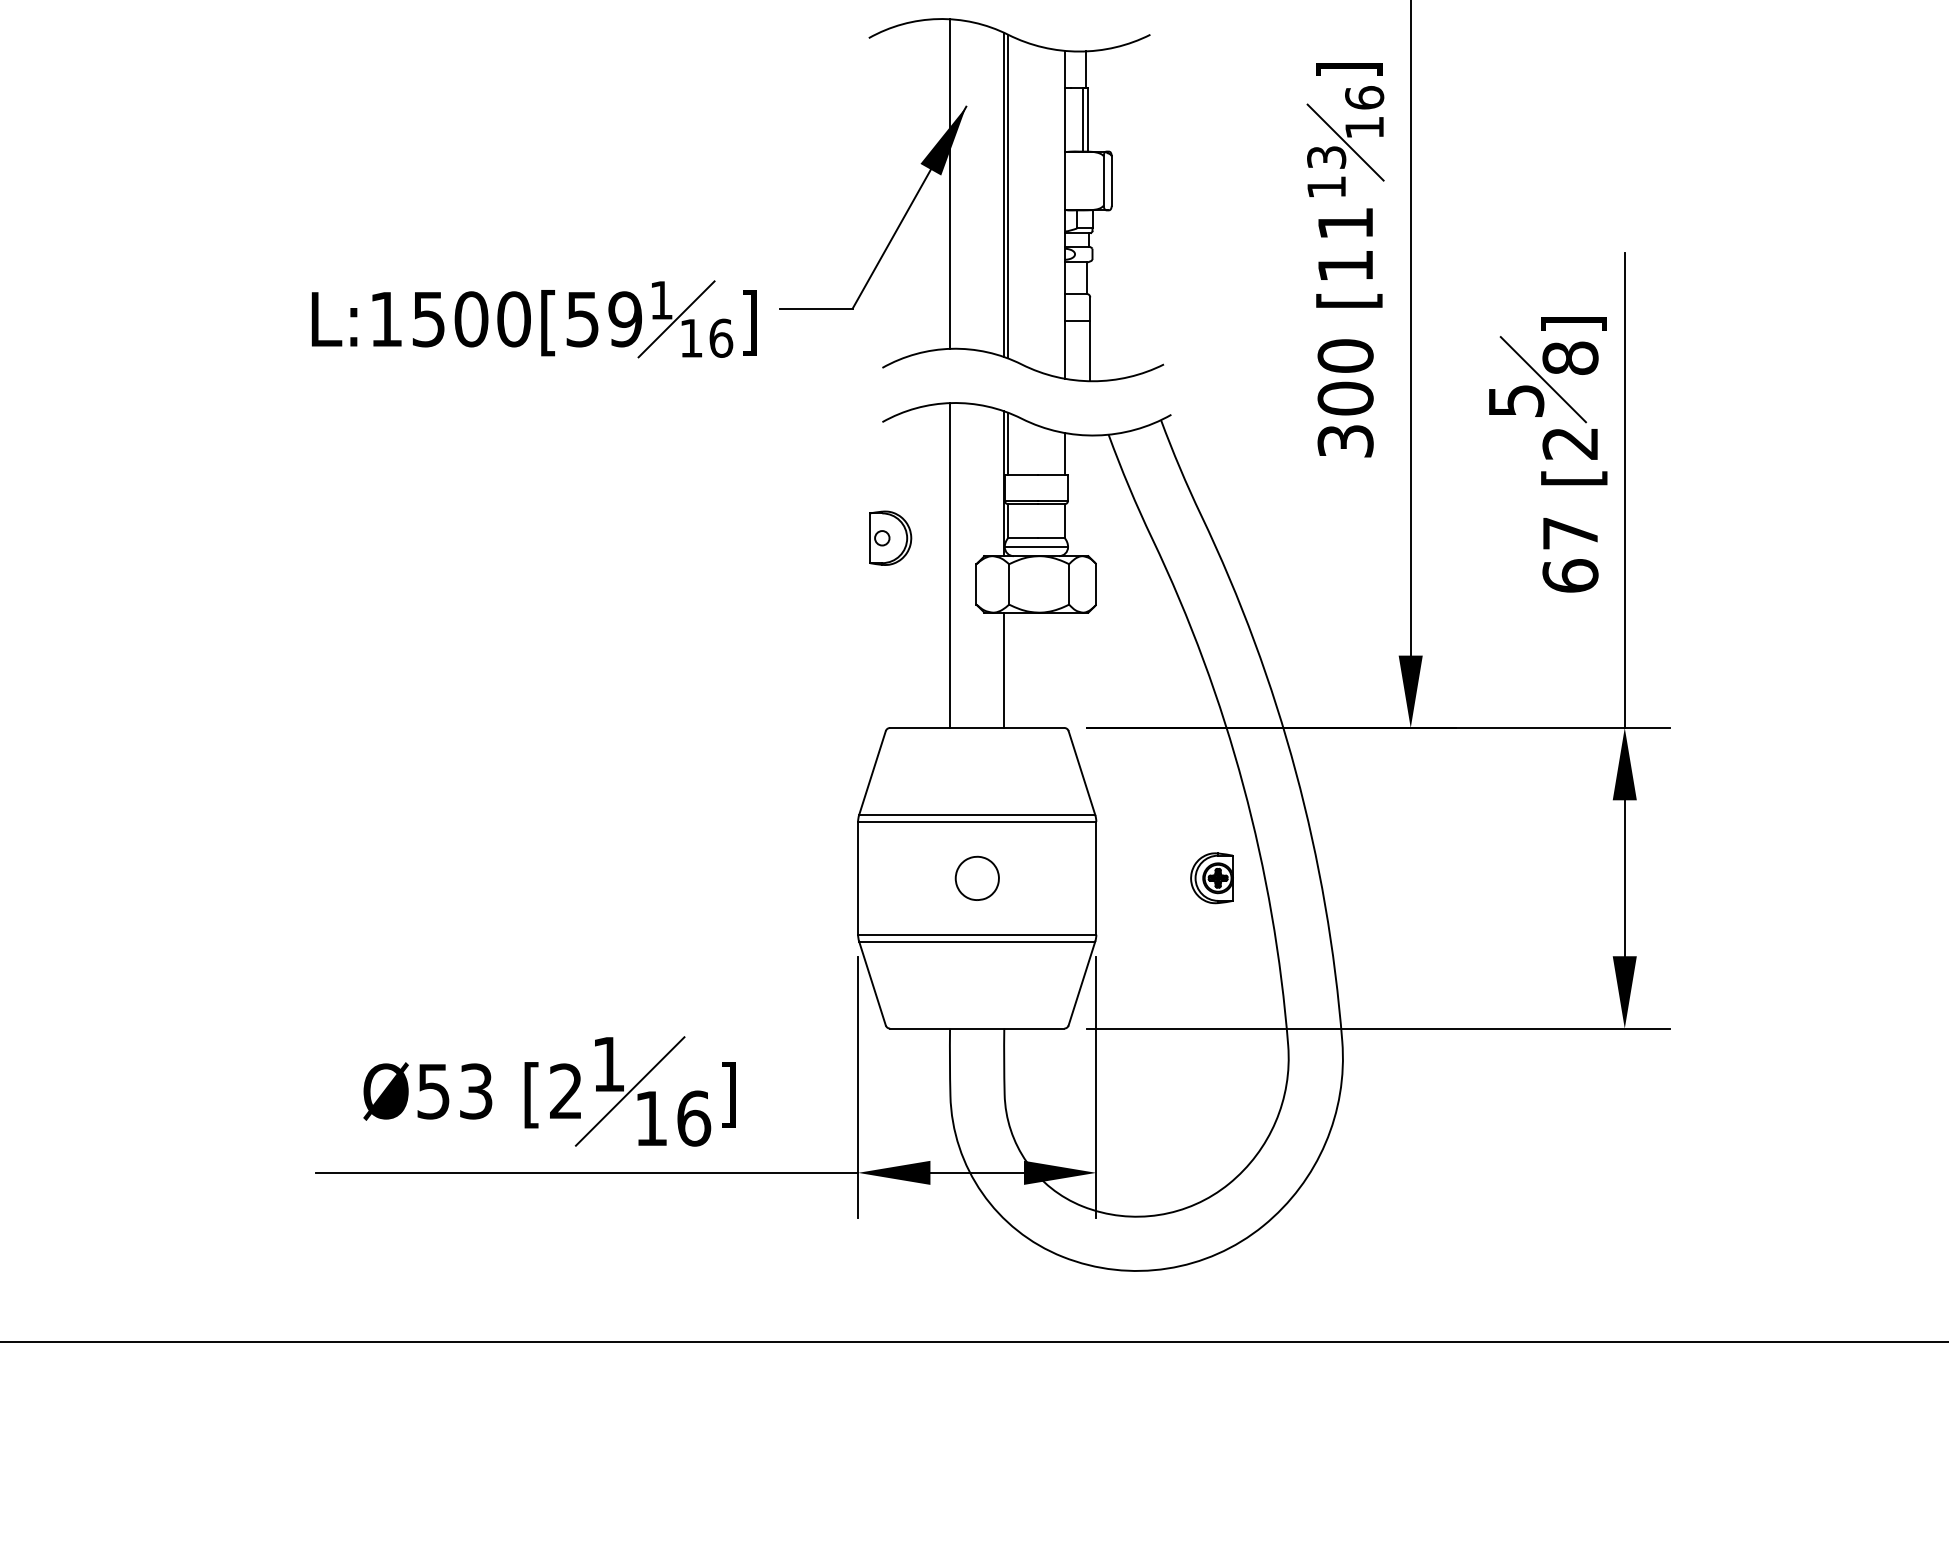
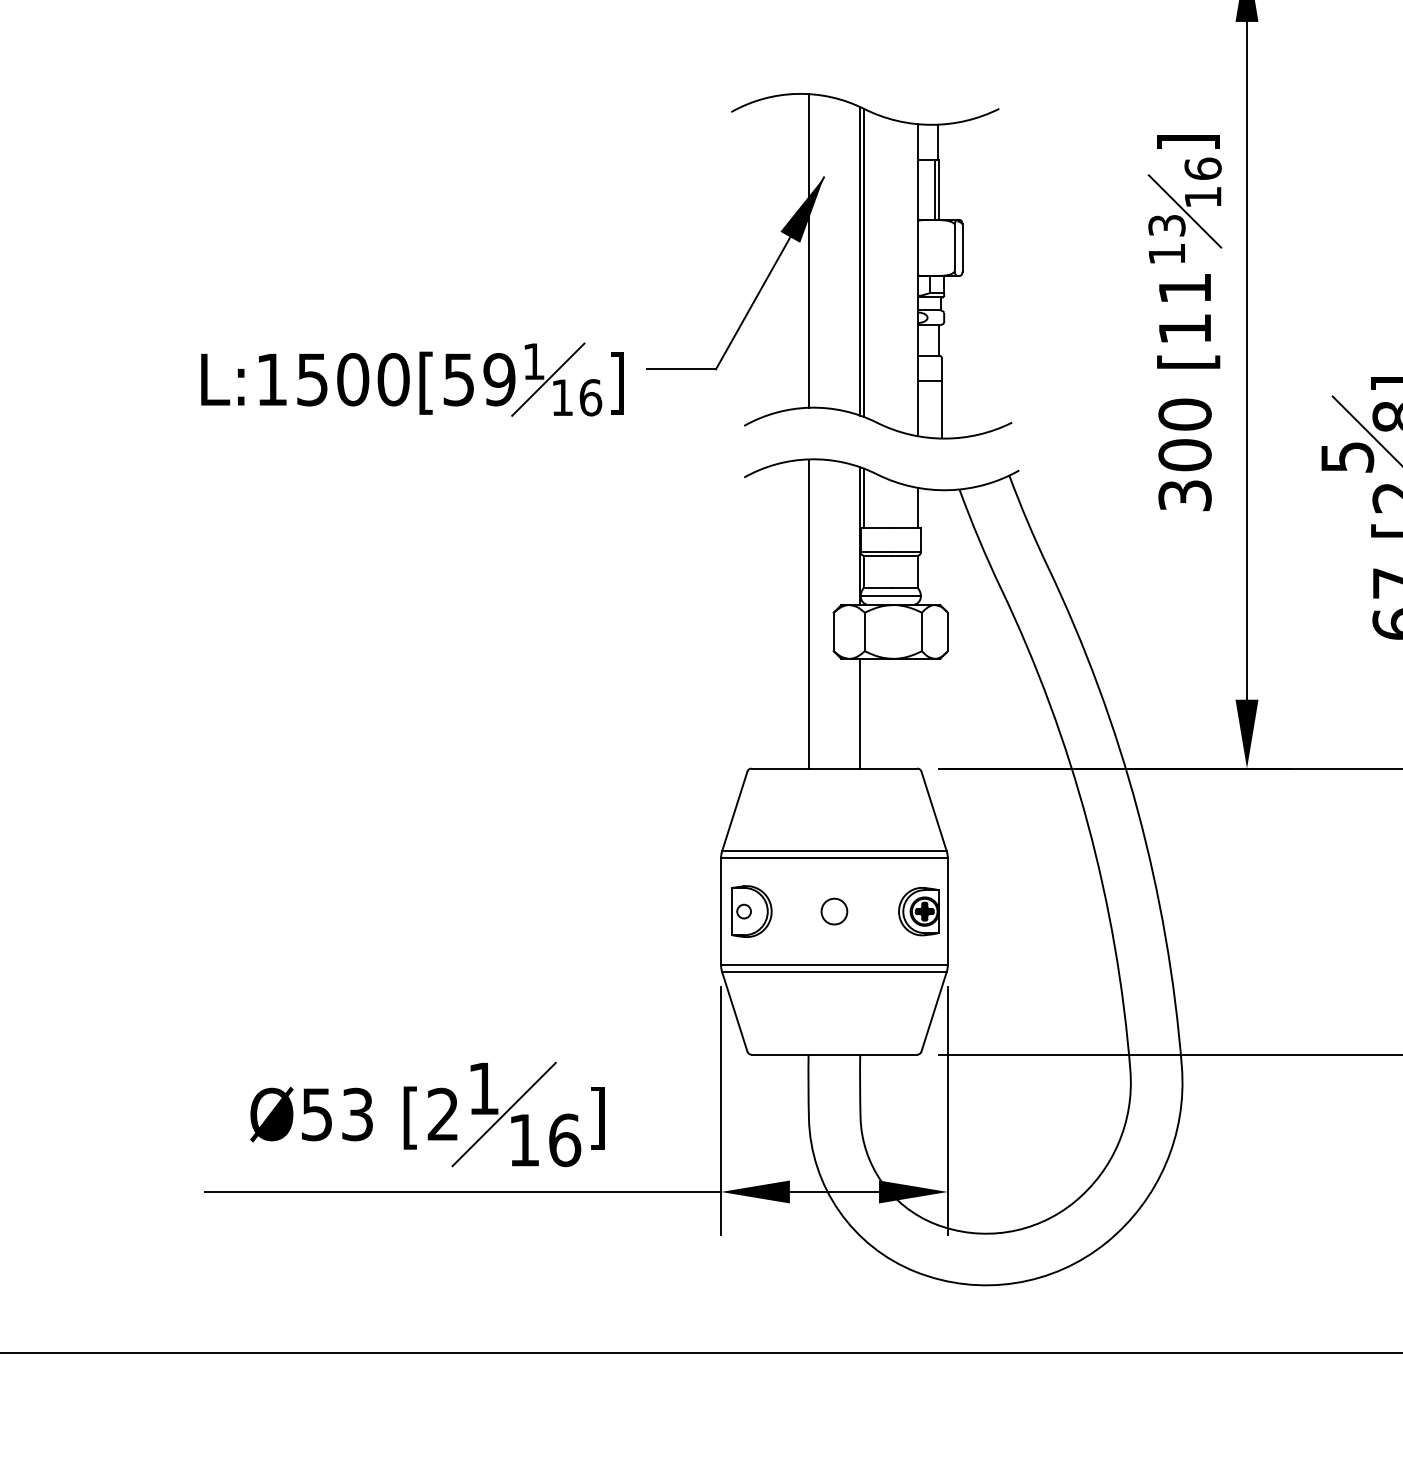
part: (890, 537) -> (751, 910), moved
part: (976, 877) -> (833, 910), size x0.62
part: (1211, 878) -> (918, 911), moved

